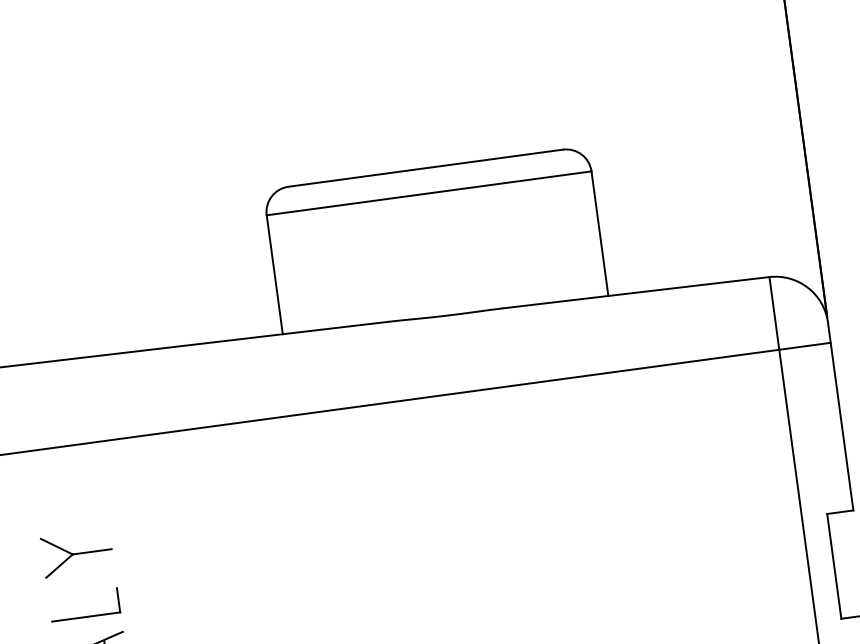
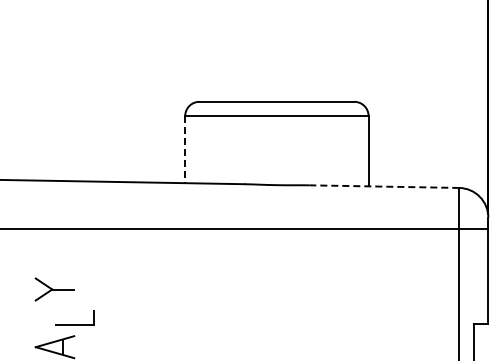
line: (275, 274) -> (185, 149), solid -> dashed
line: (636, 292) -> (384, 186), solid -> dashed
part: (85, 615) -> (74, 324), moved

